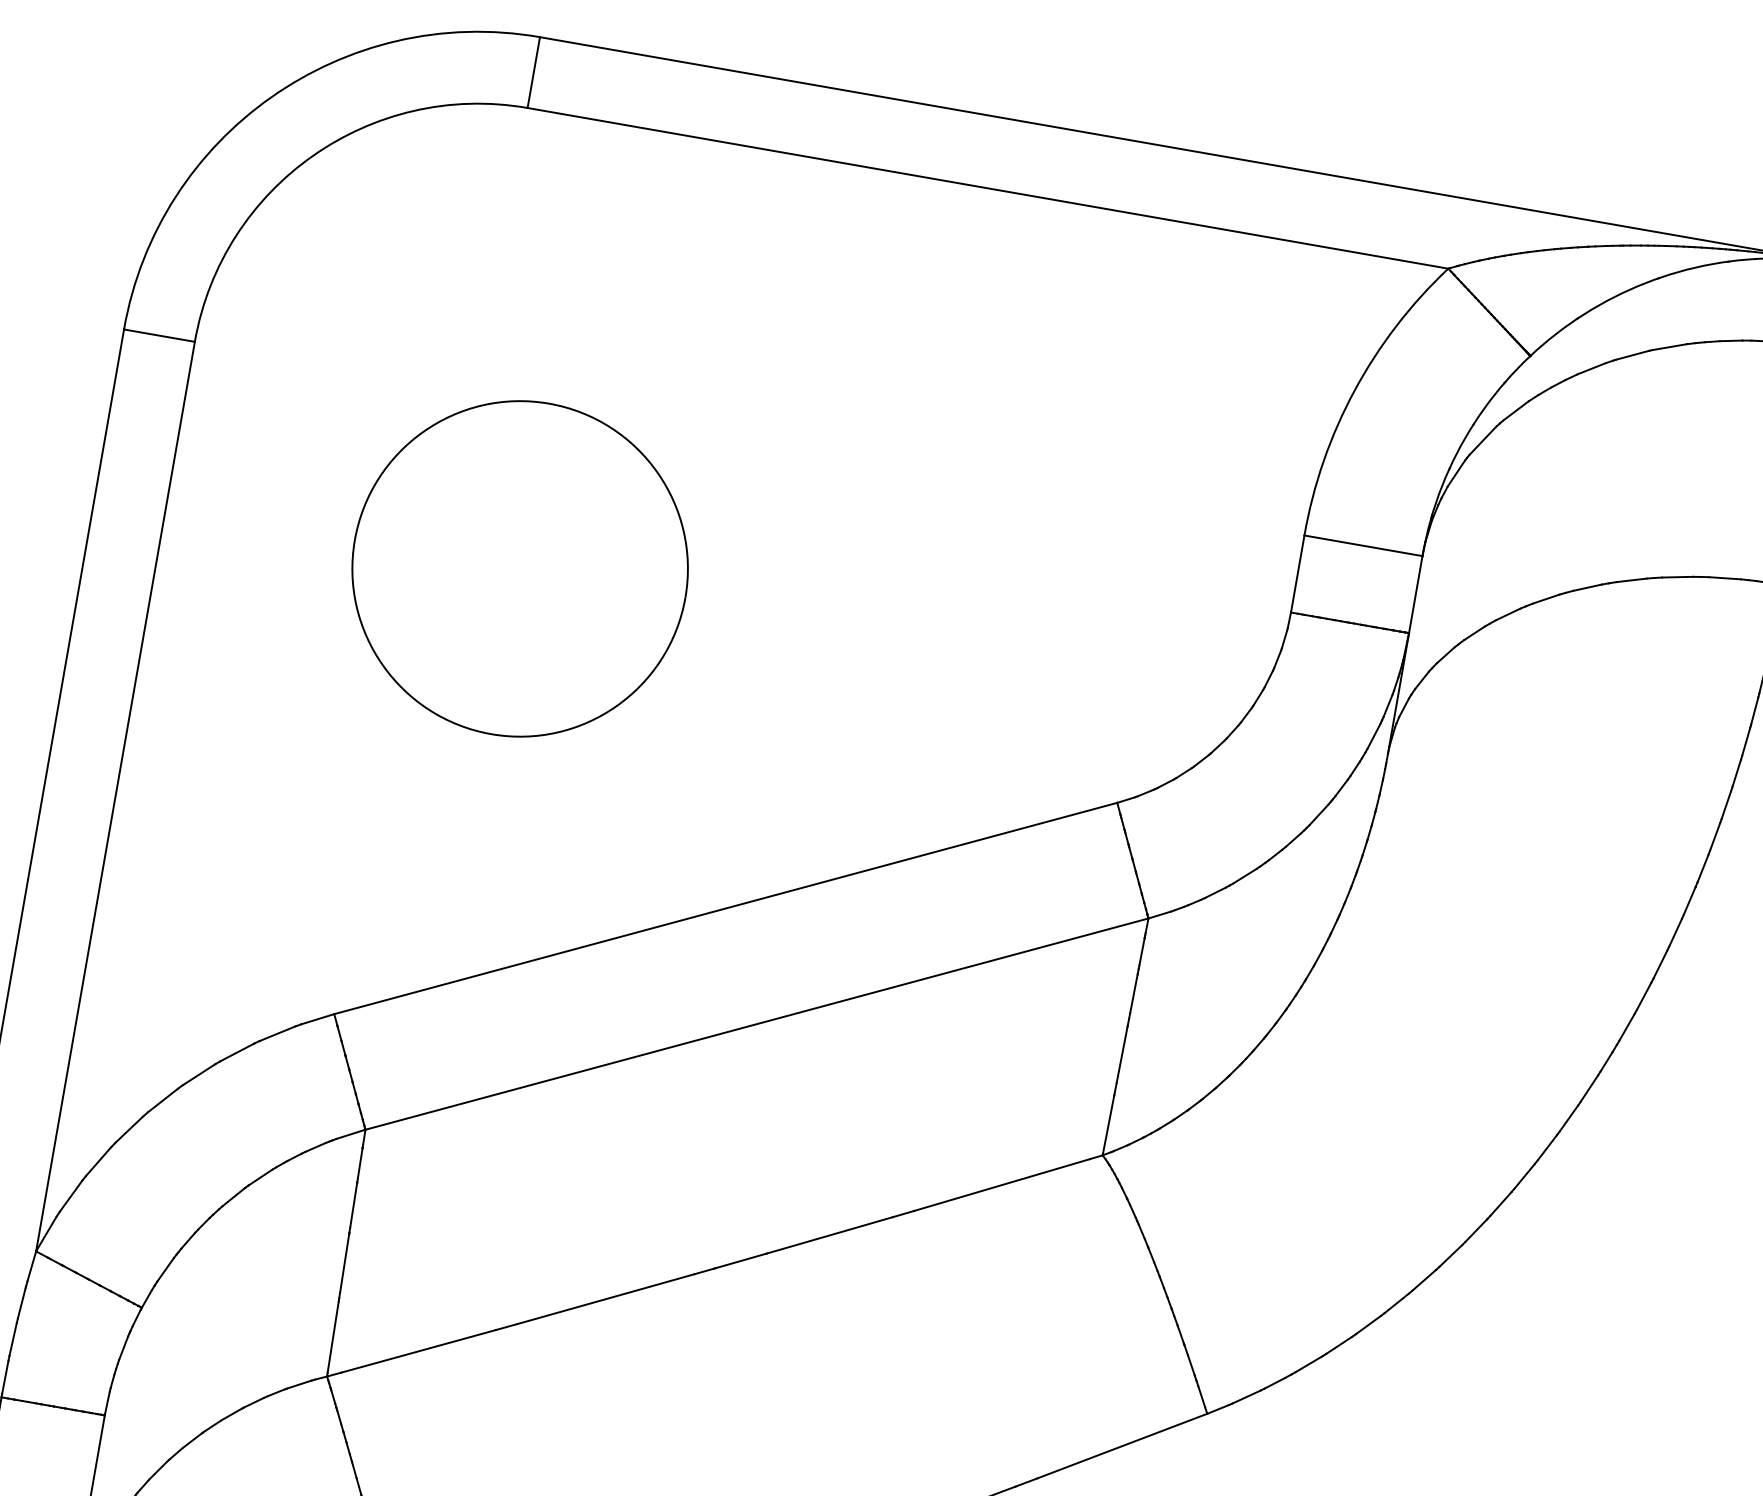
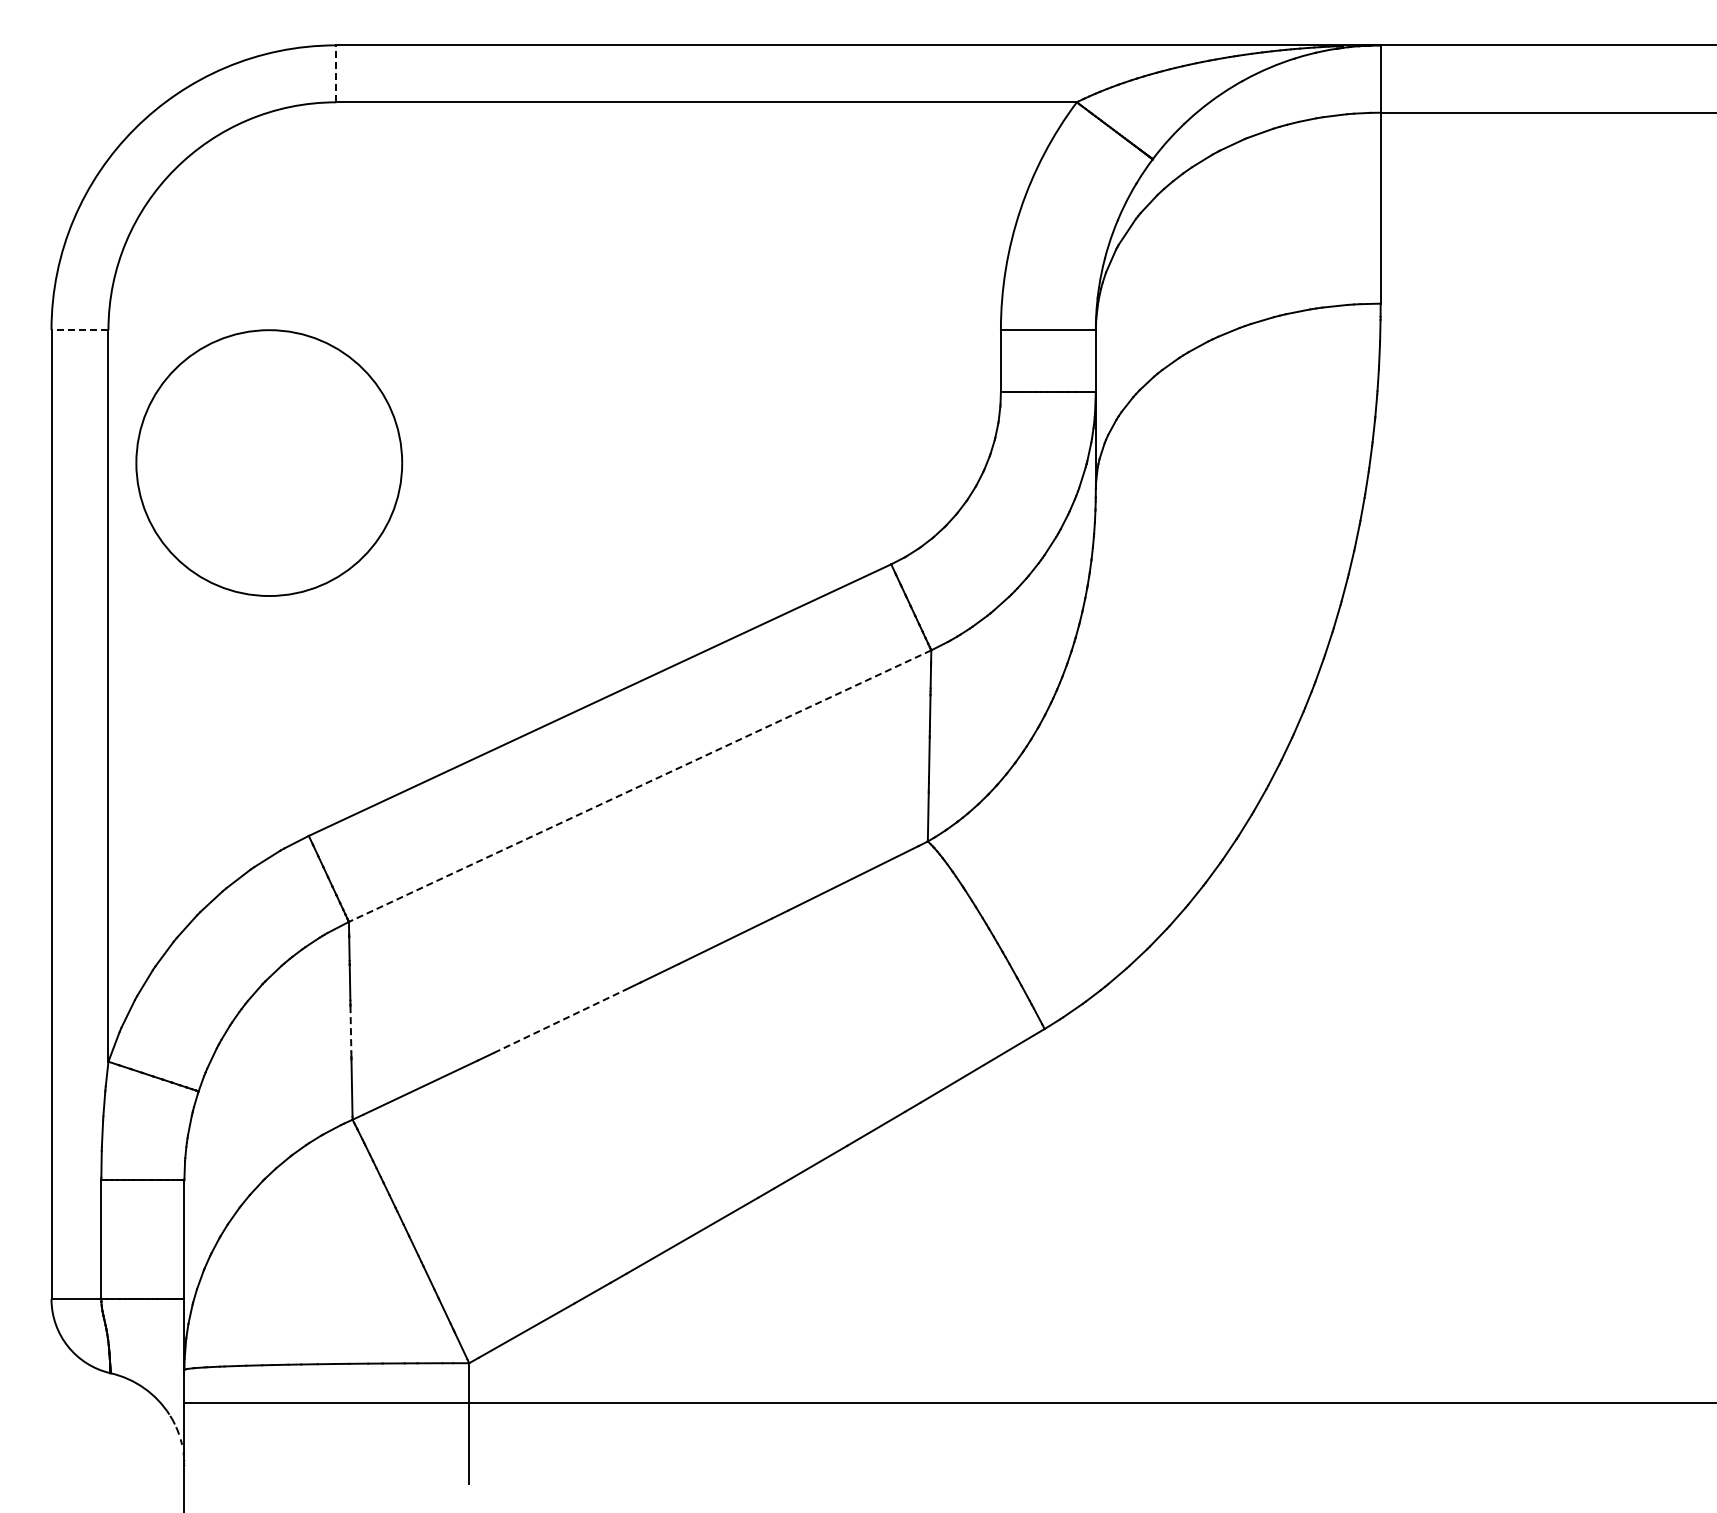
line: (534, 72) -> (336, 73), solid -> dashed
line: (158, 335) -> (79, 330), solid -> dashed
part: (520, 568) -> (269, 462), moved
line: (756, 1024) -> (639, 786), solid -> dashed
line: (344, 1263) -> (350, 1029), solid -> dashed
line: (606, 1299) -> (560, 1021), solid -> dashed

